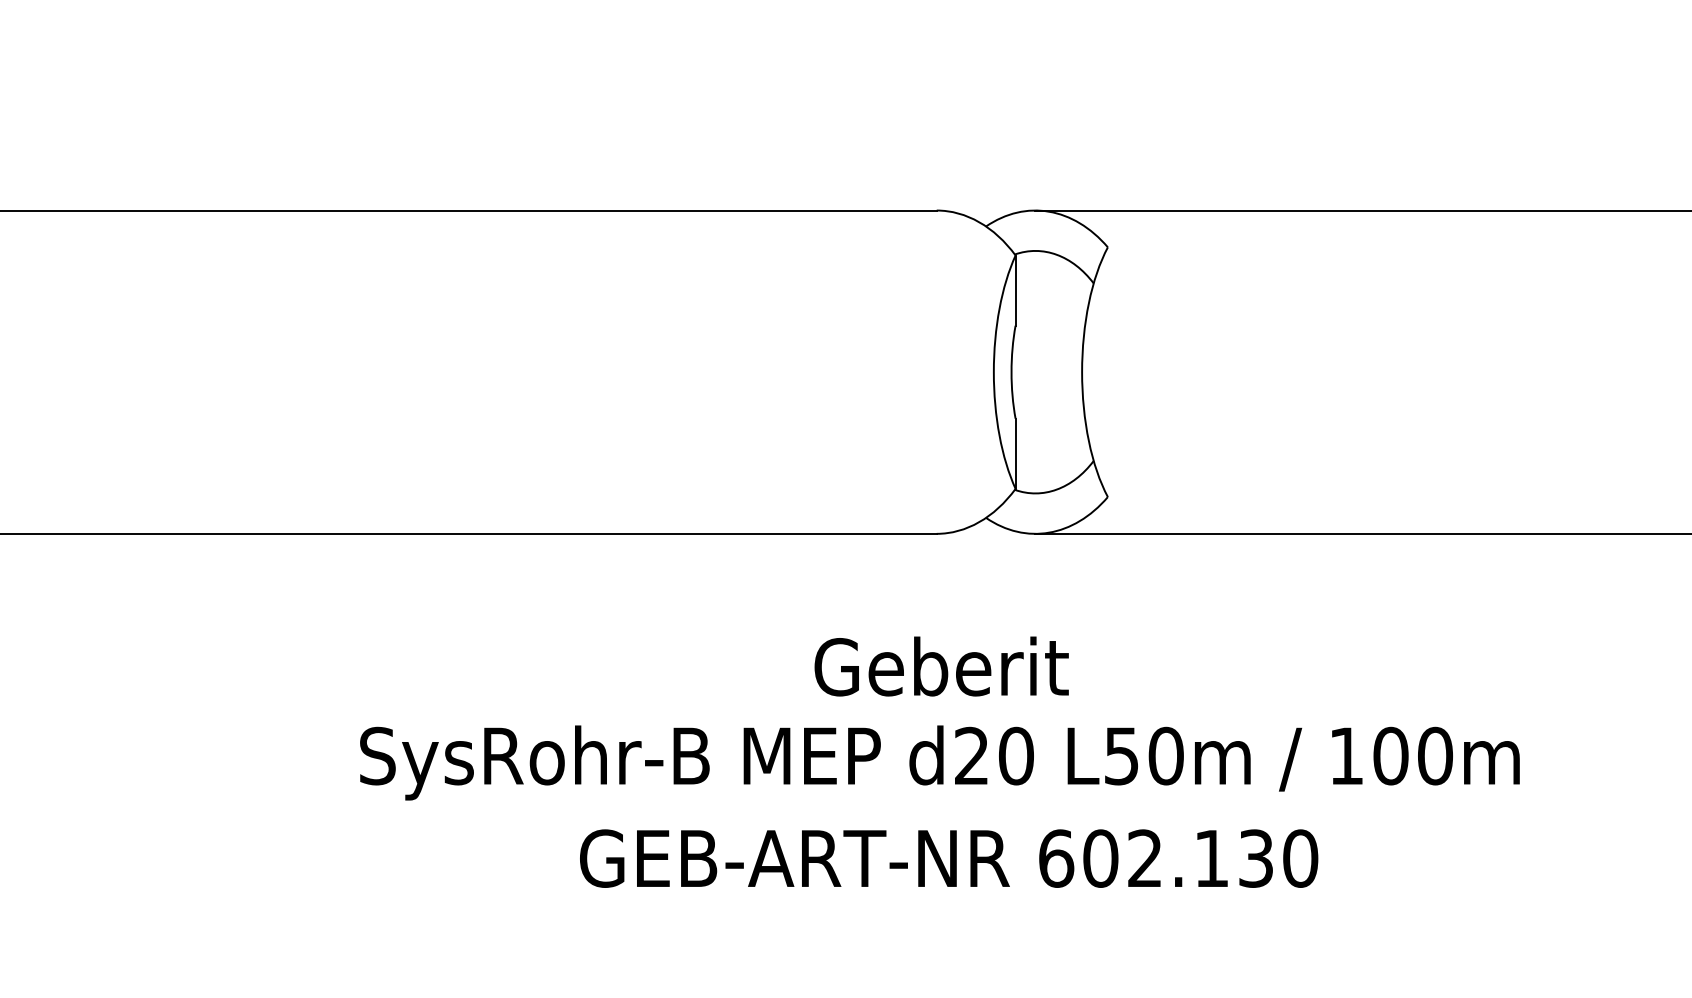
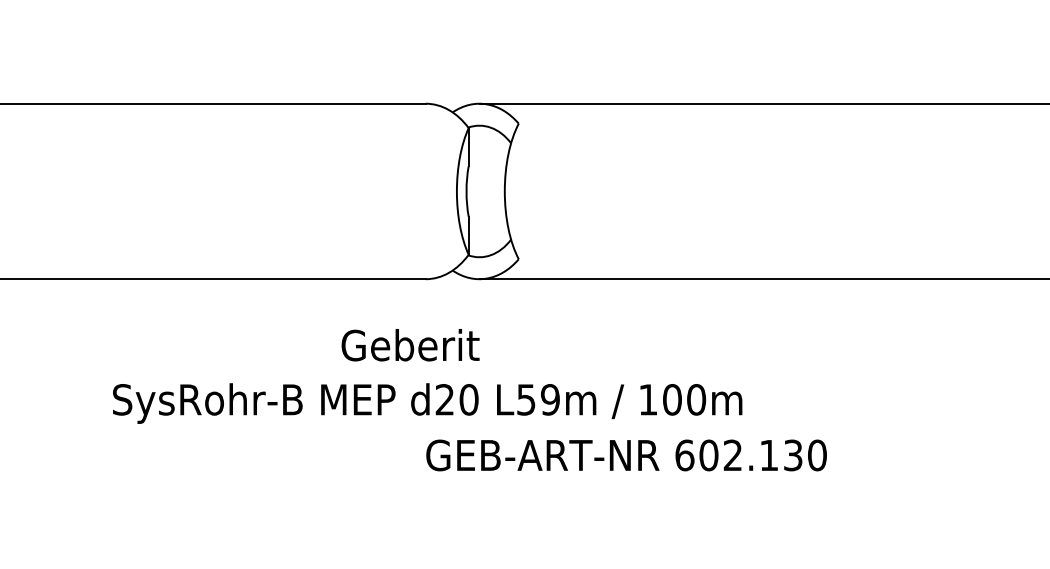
text: (941, 667) -> (410, 345), moved
text: (1164, 755) -> (549, 399), L50m -> L59m
text: (948, 858) -> (626, 455), moved

